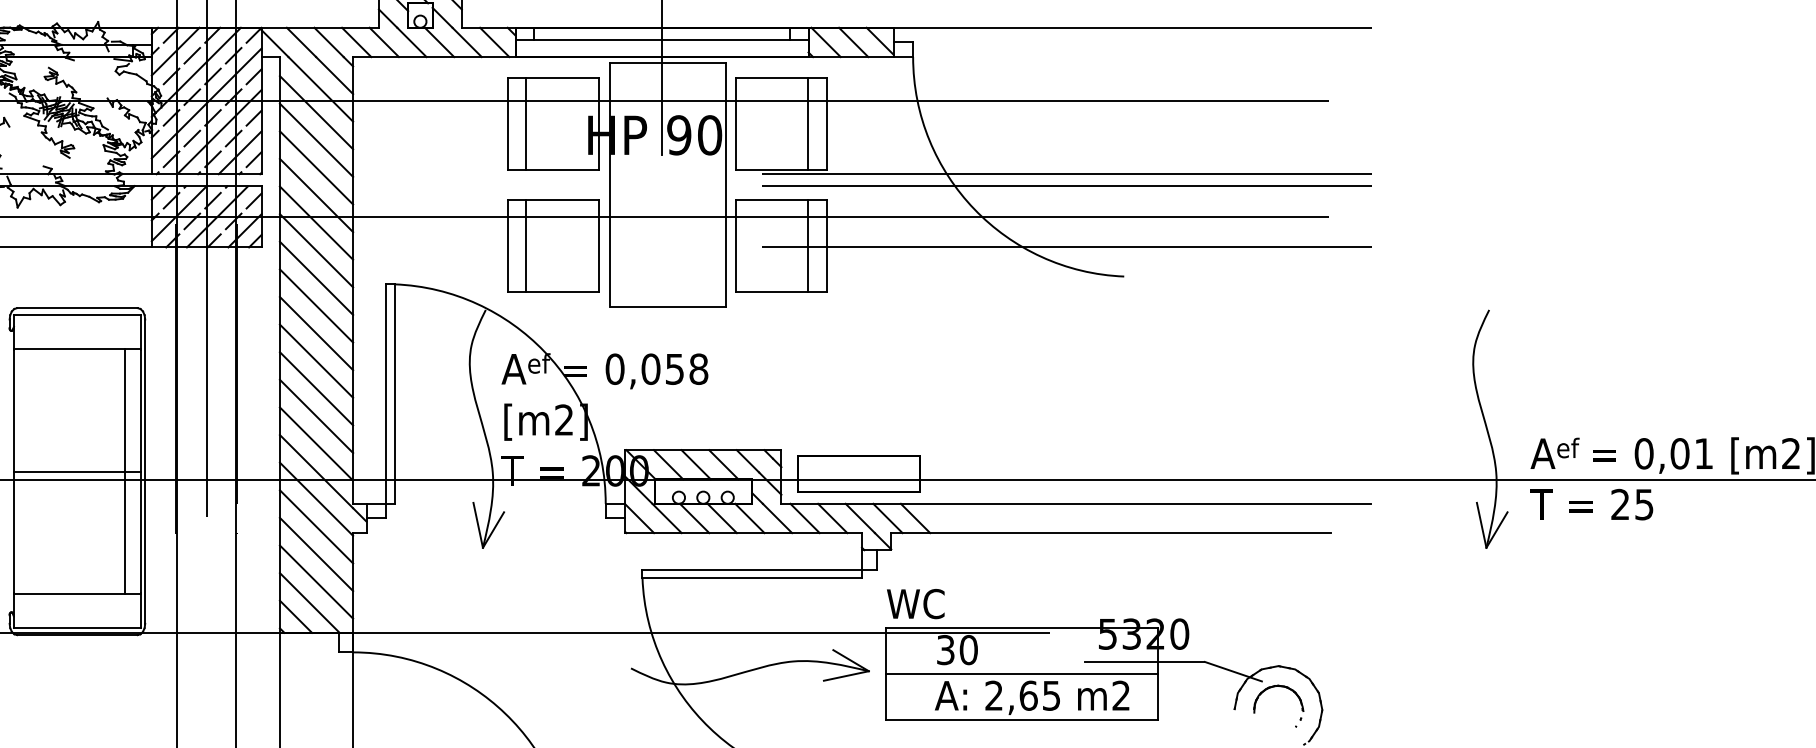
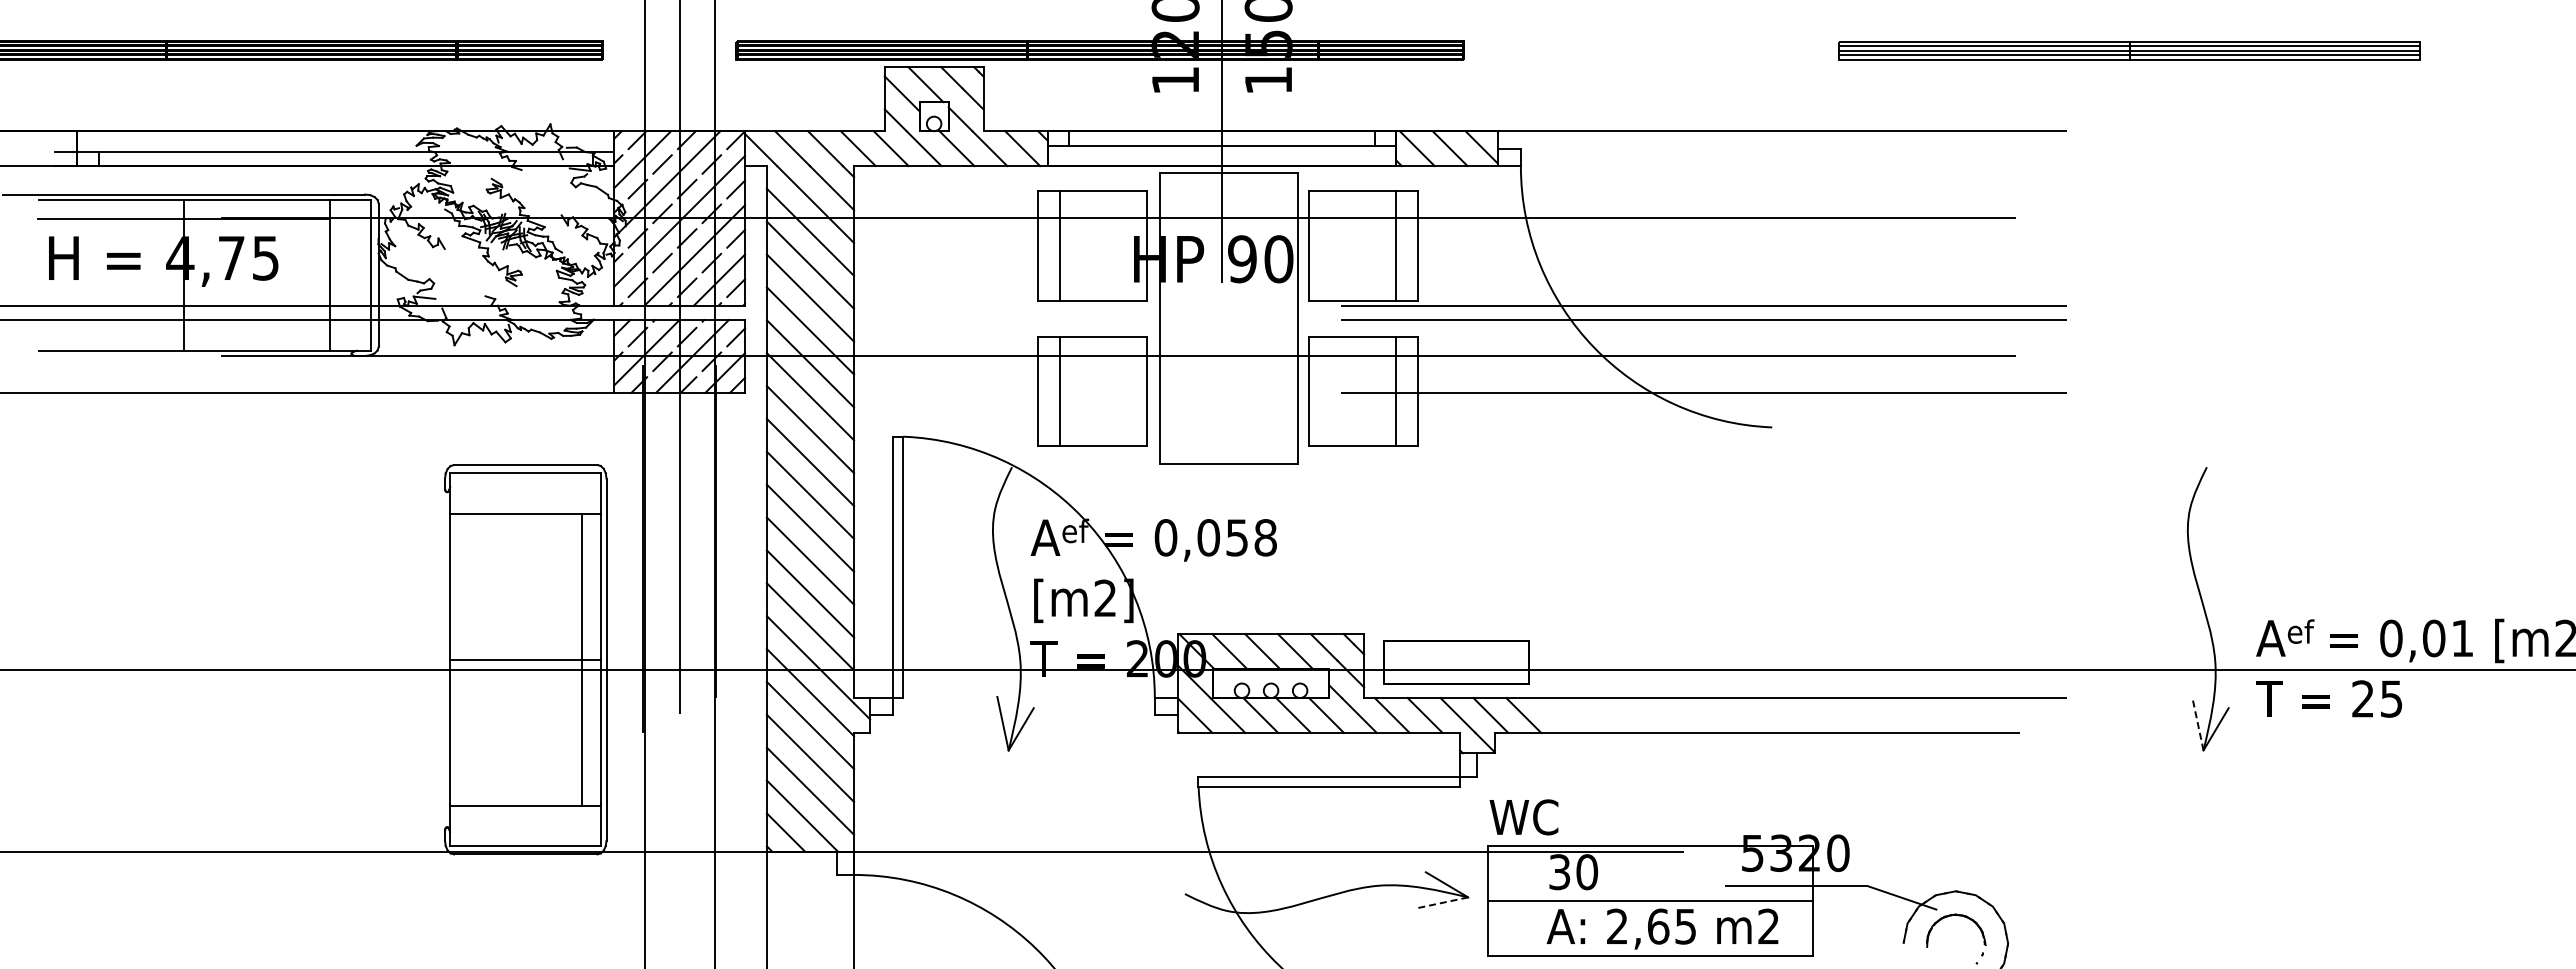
line: (1481, 525) -> (2197, 723), solid -> dashed
line: (845, 676) -> (1440, 903), solid -> dashed

